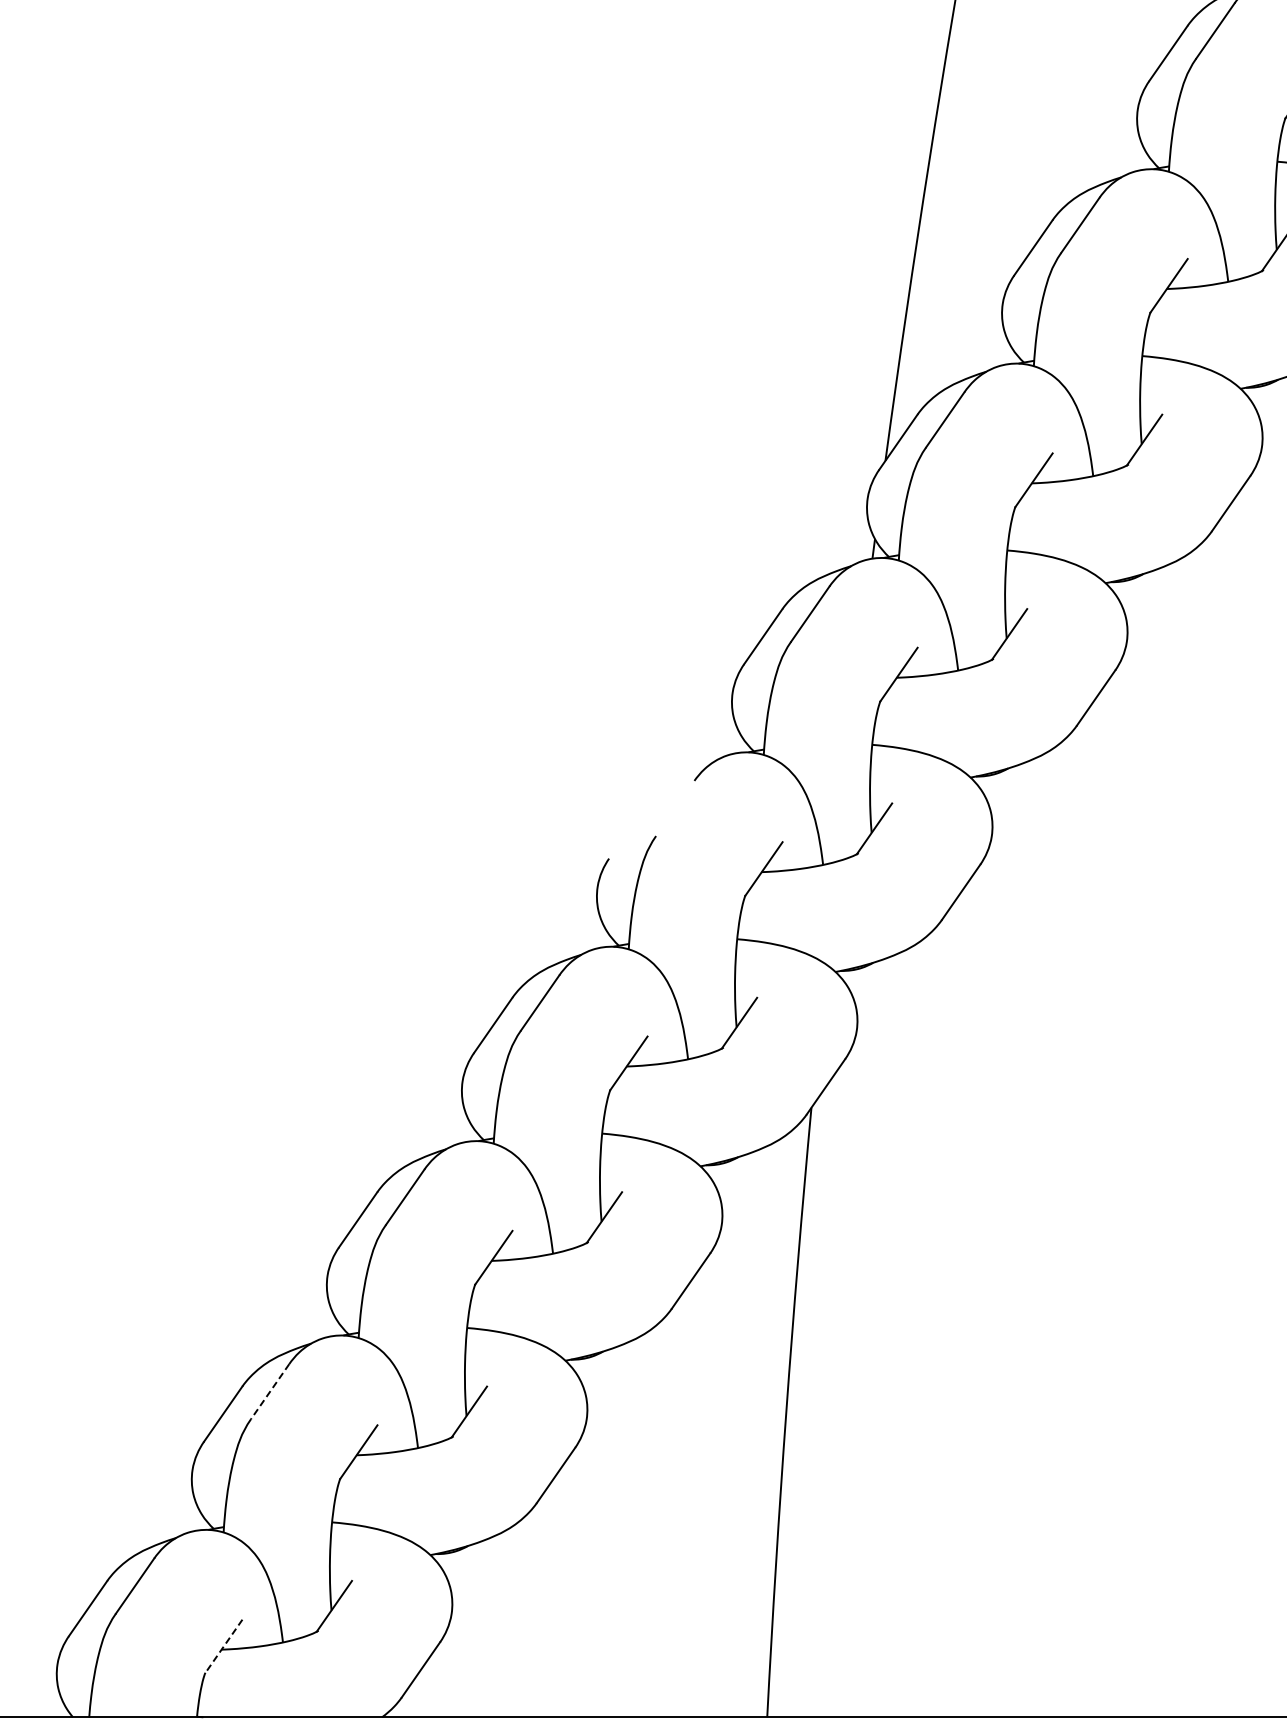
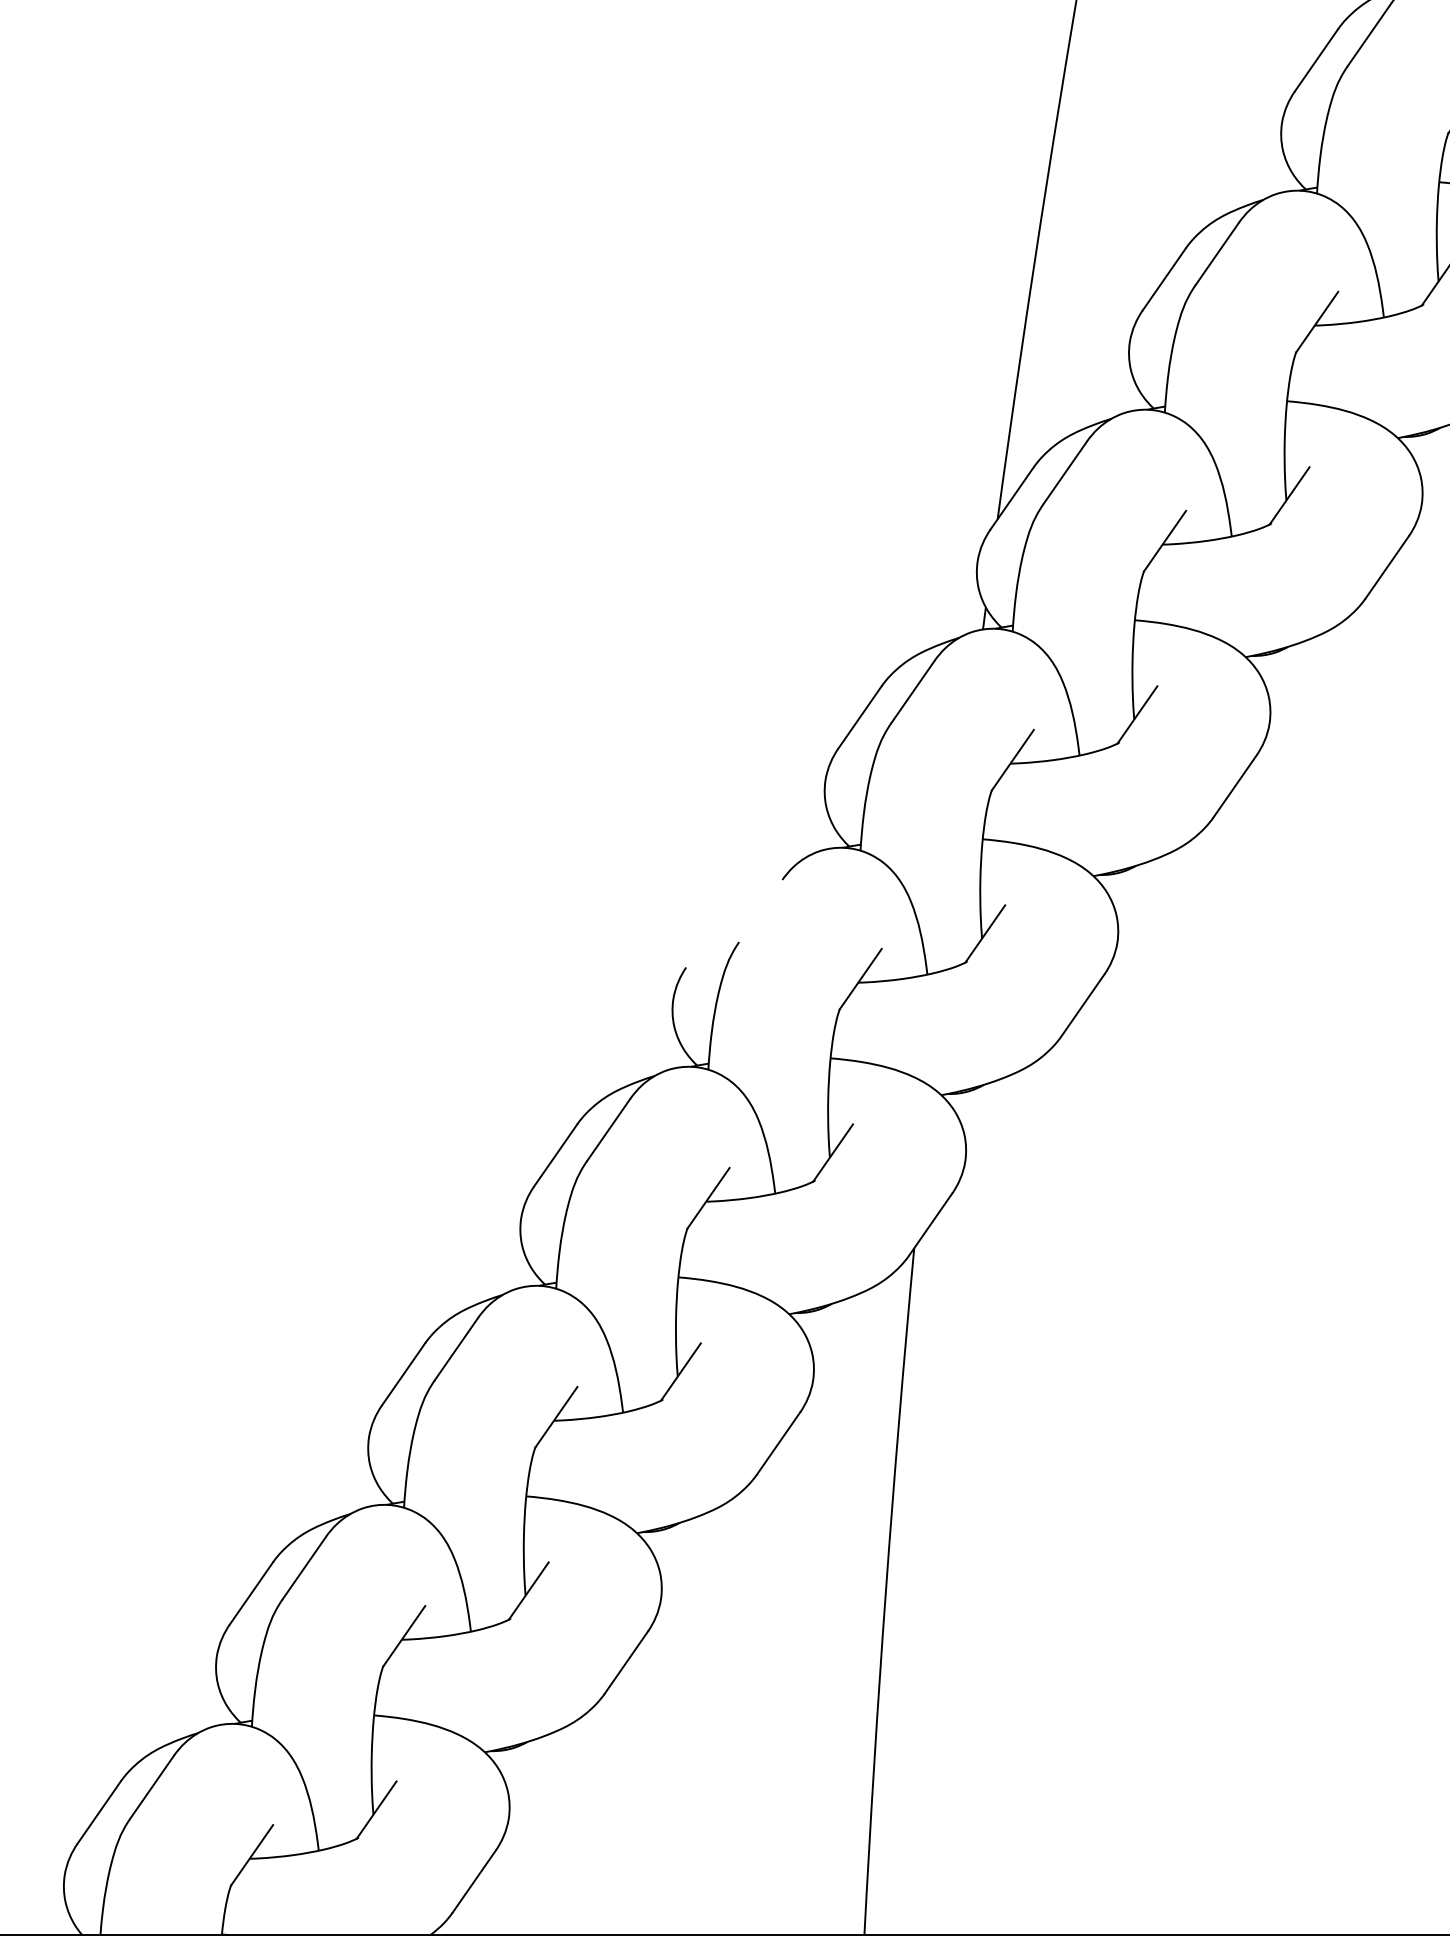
line: (270, 1391) -> (304, 1567), dashed -> solid
line: (223, 1646) -> (251, 1855), dashed -> solid

